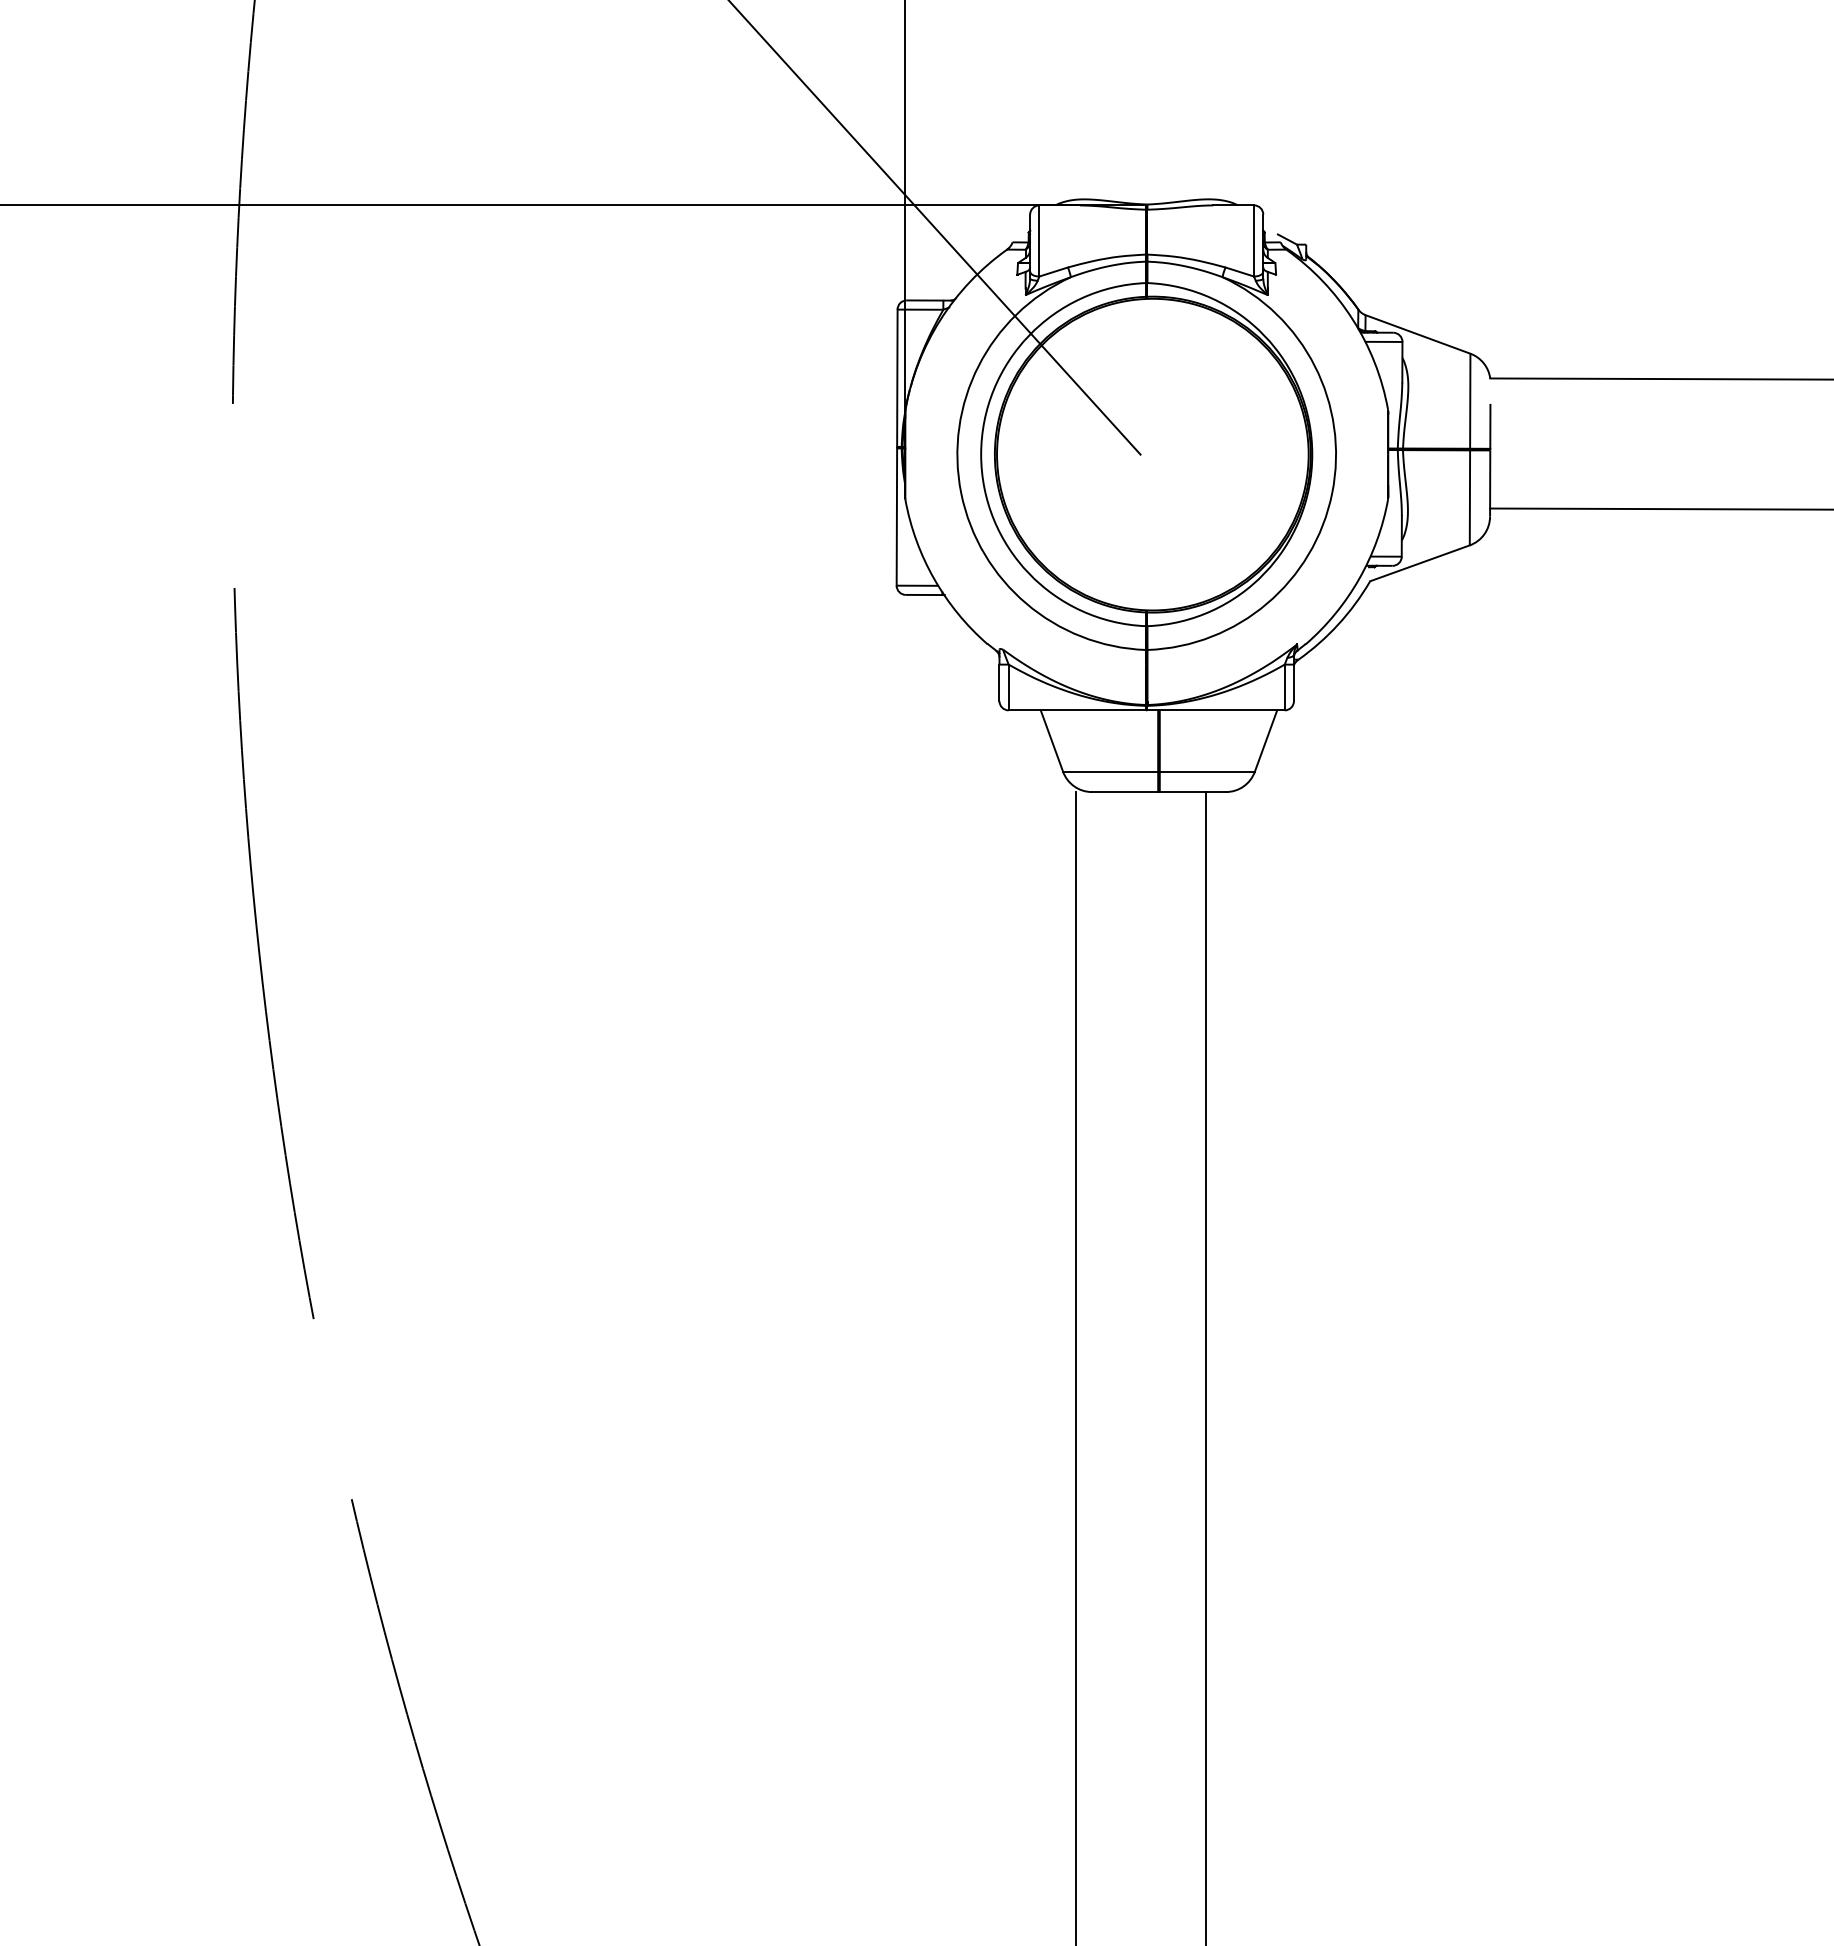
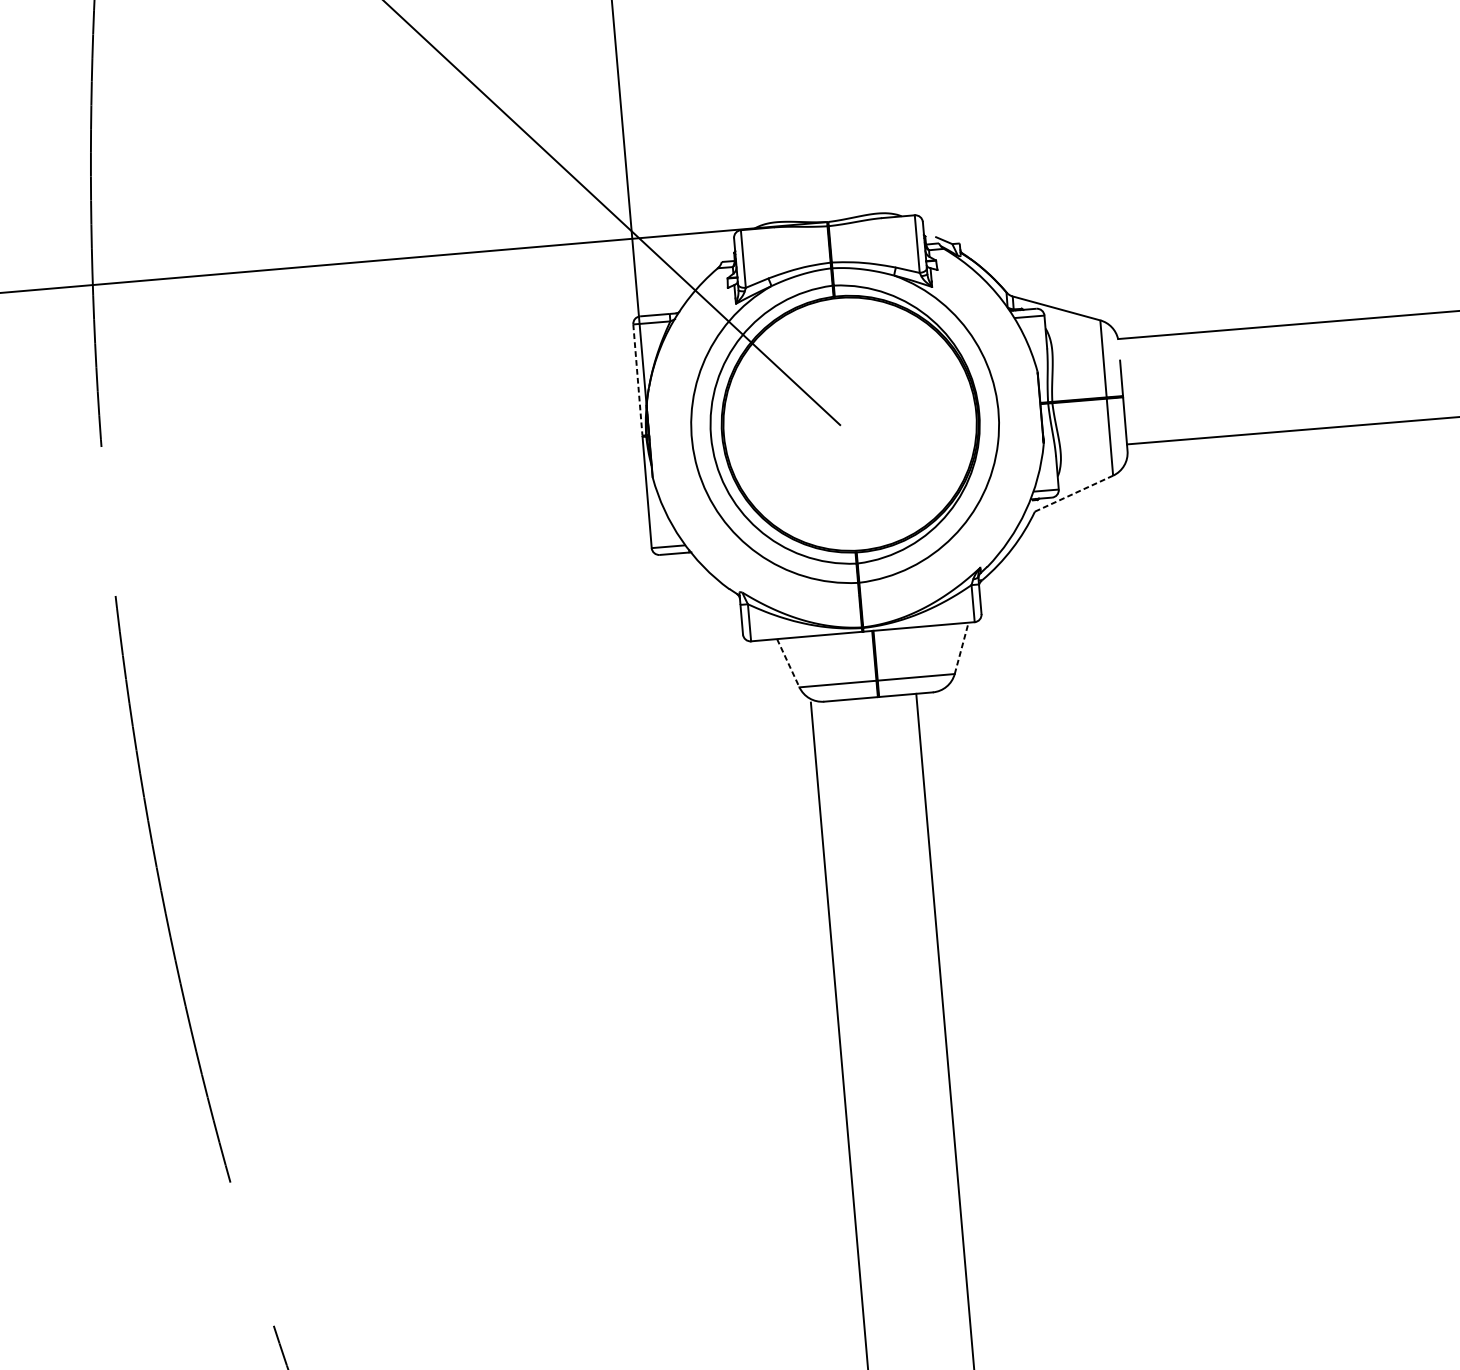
line: (897, 378) -> (638, 380), solid -> dashed
line: (1419, 563) -> (1073, 493), solid -> dashed
line: (1051, 741) -> (787, 663), solid -> dashed
line: (1266, 741) -> (962, 648), solid -> dashed

